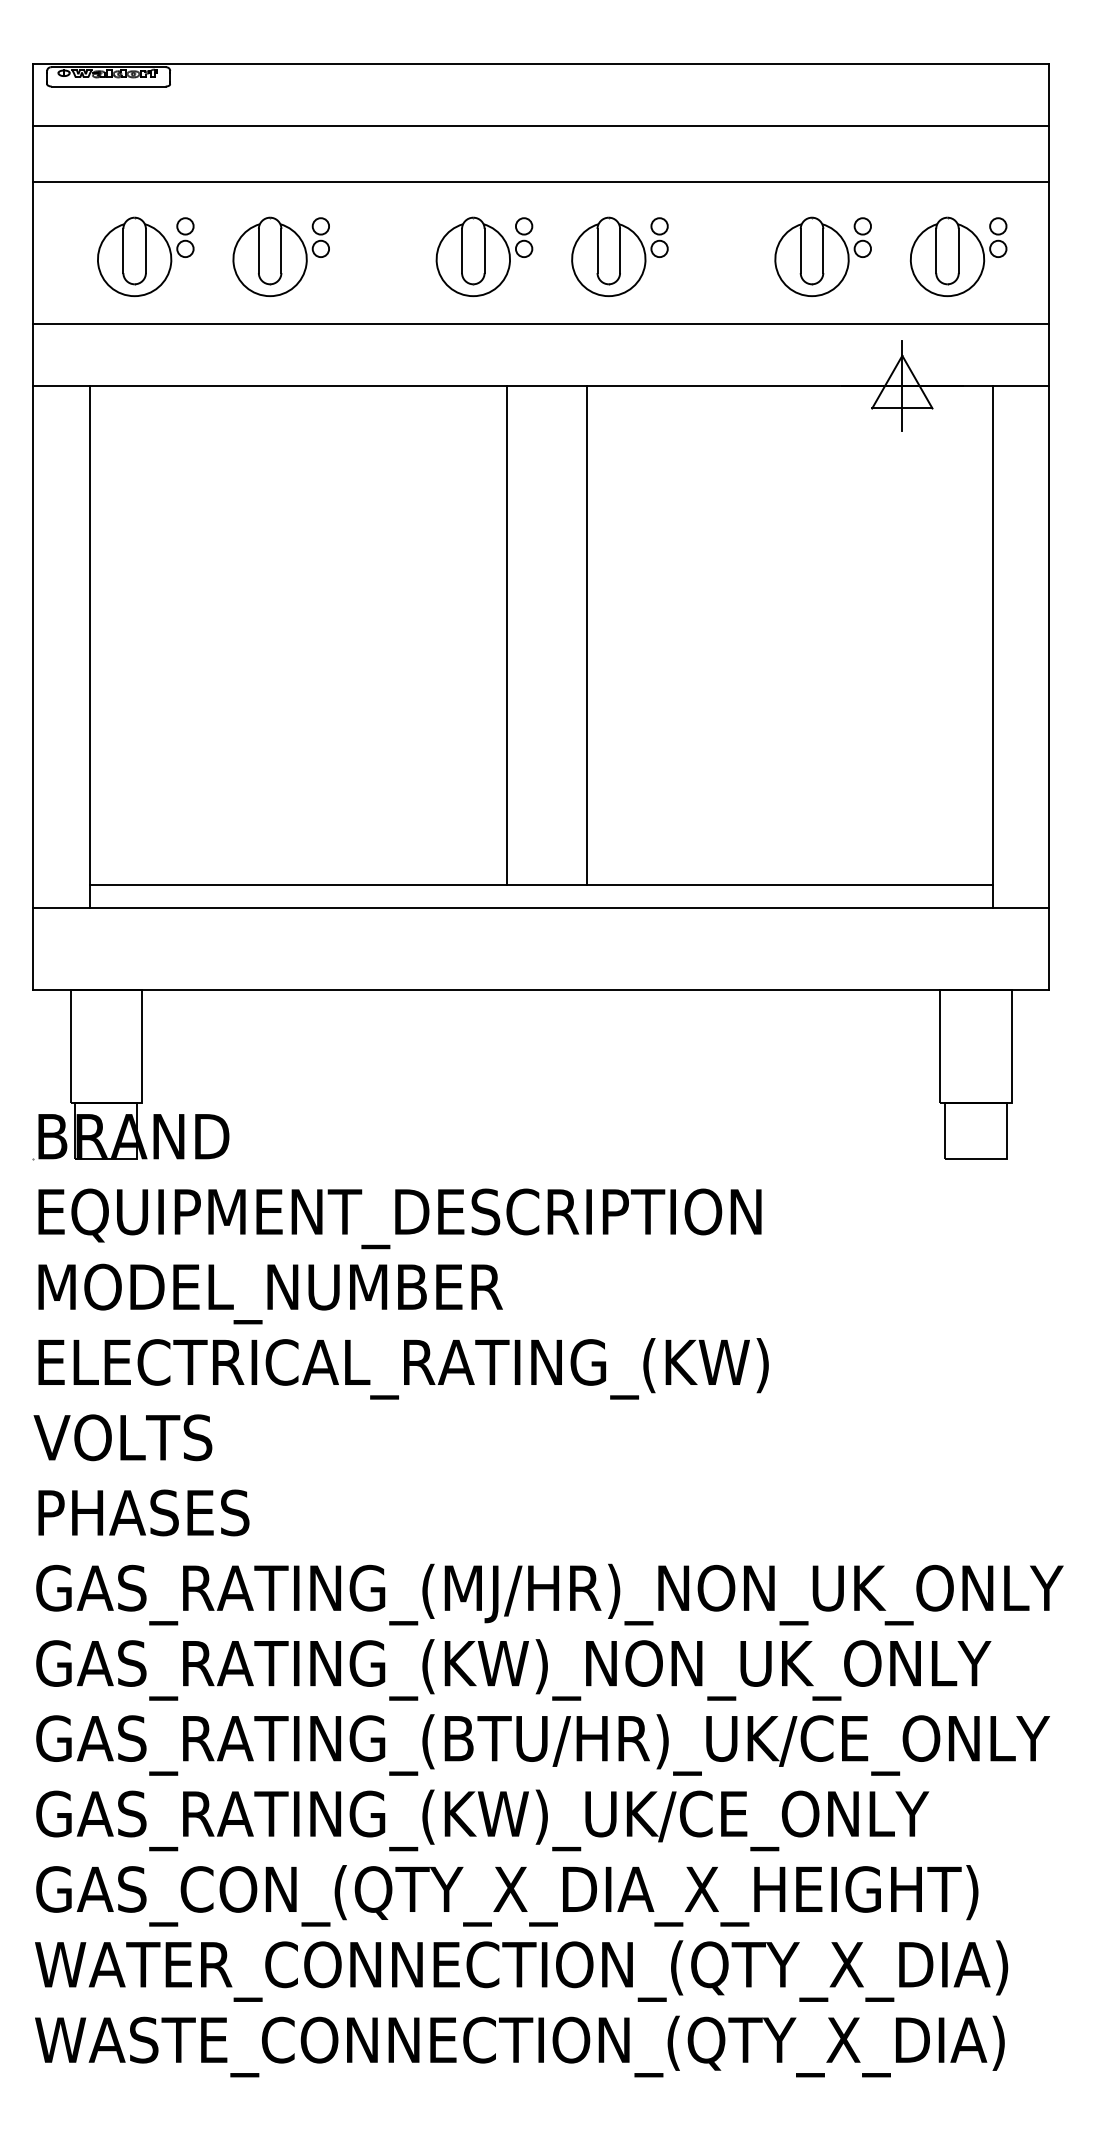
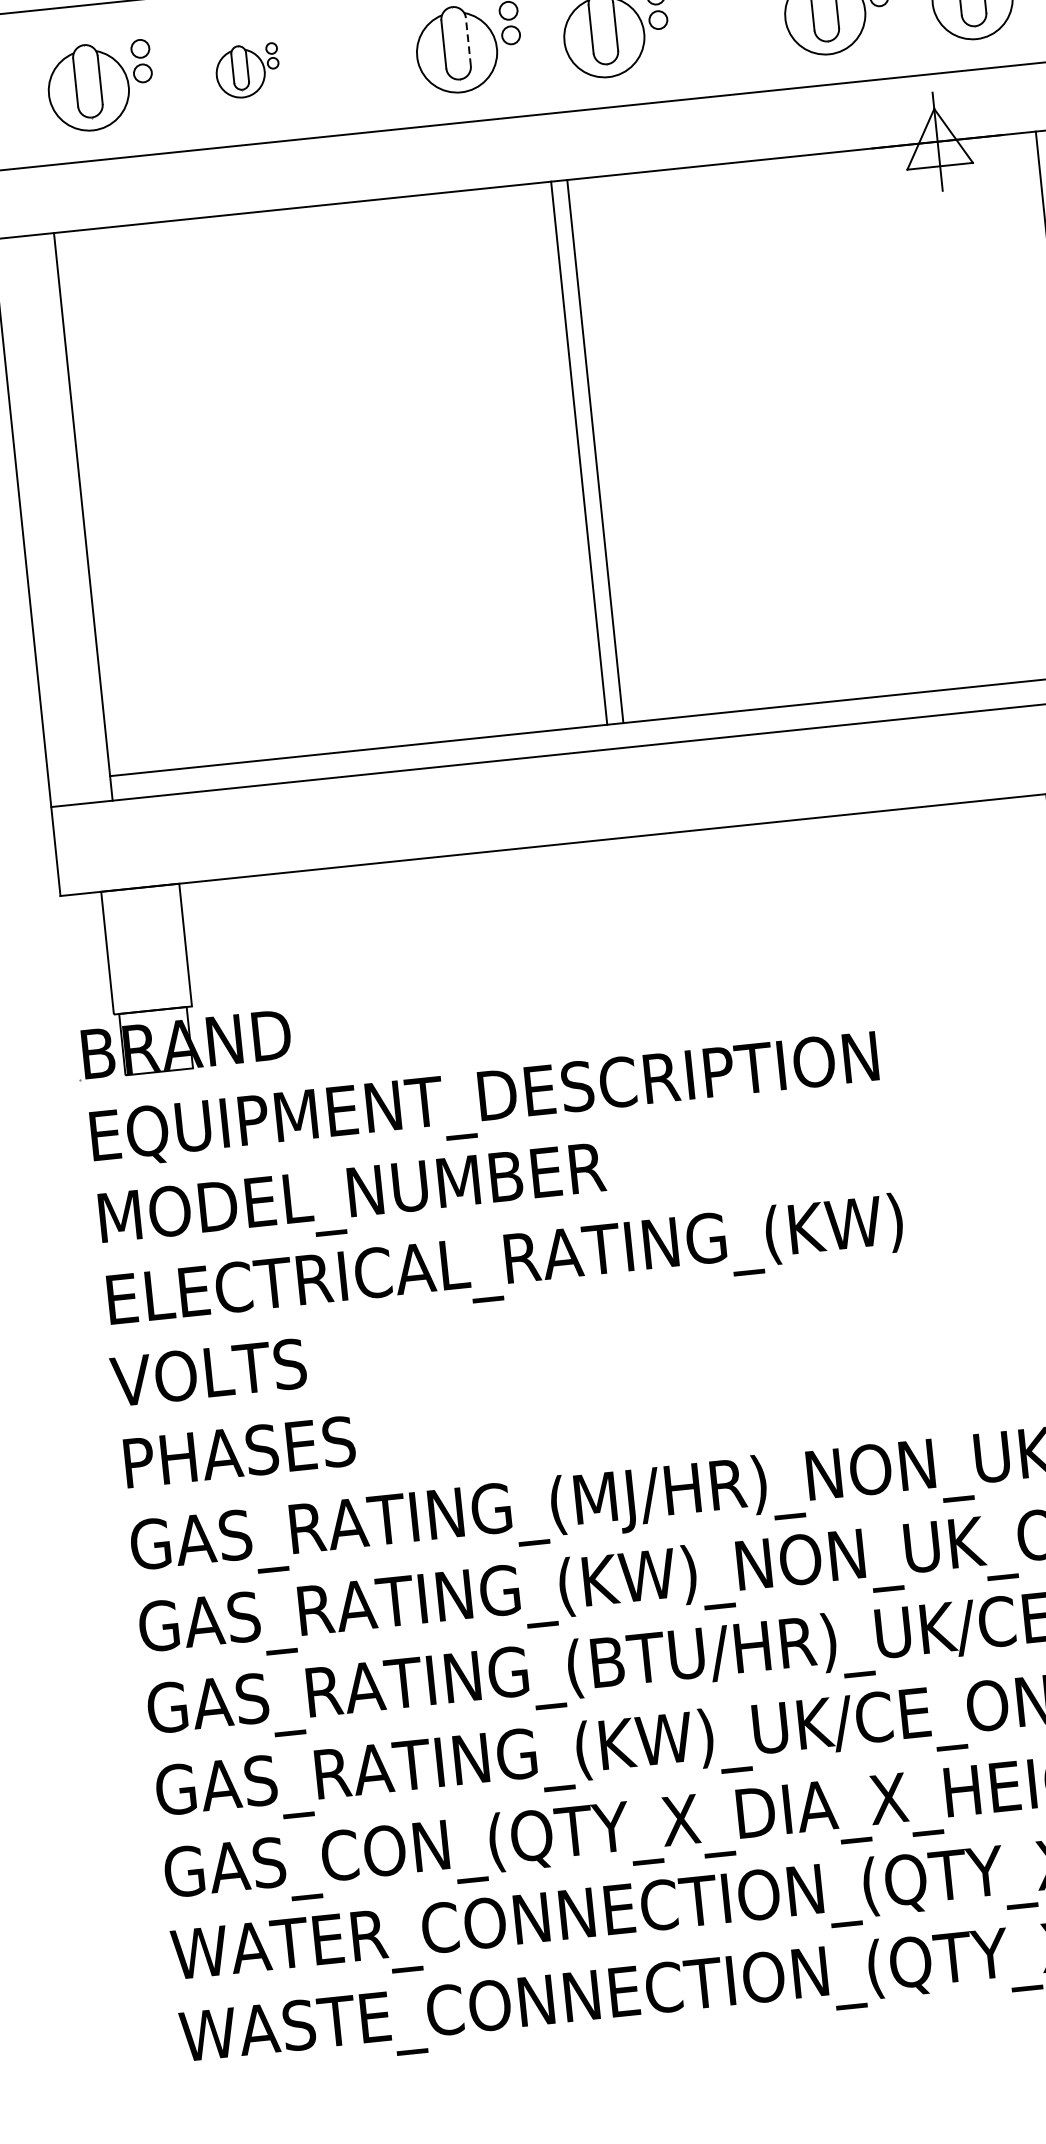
line: (484, 250) -> (468, 41), solid -> dashed
part: (280, 256) -> (247, 70), size x0.6
line: (506, 635) -> (595, 451), moved
line: (586, 635) -> (578, 453), moved

